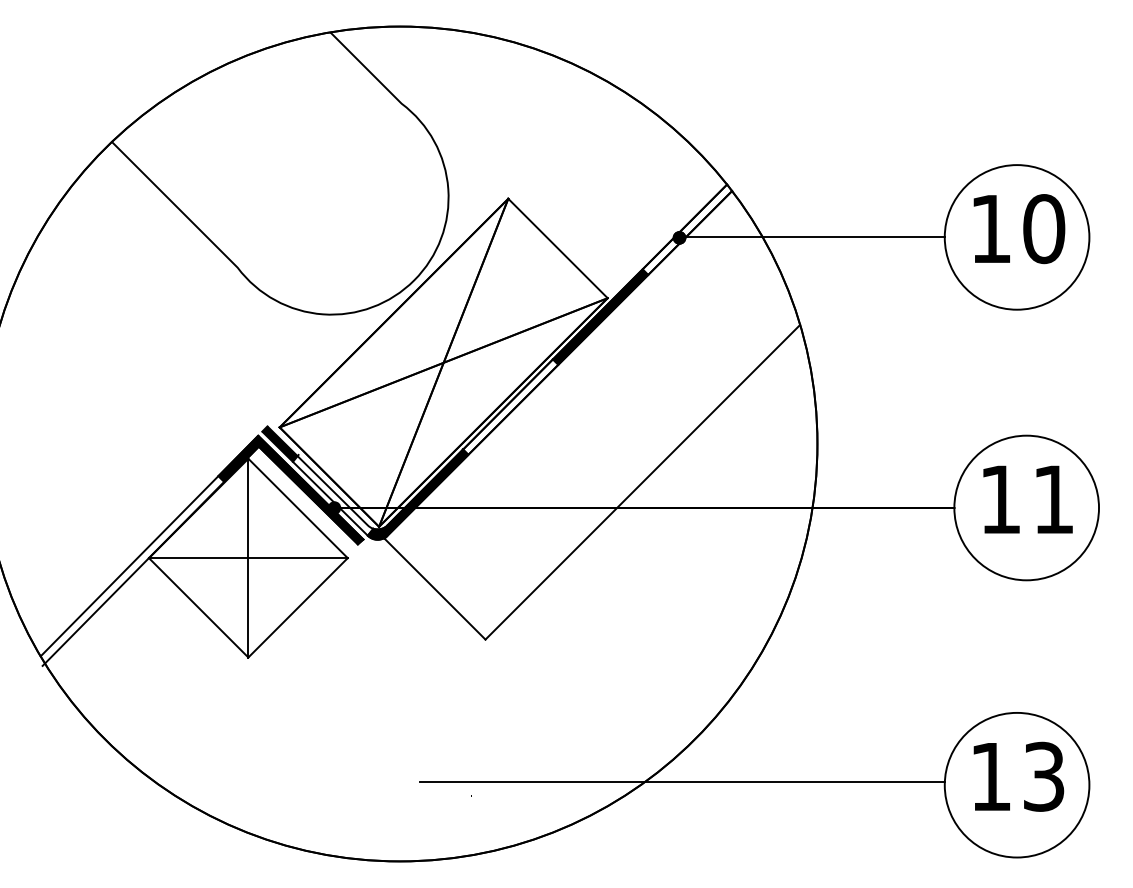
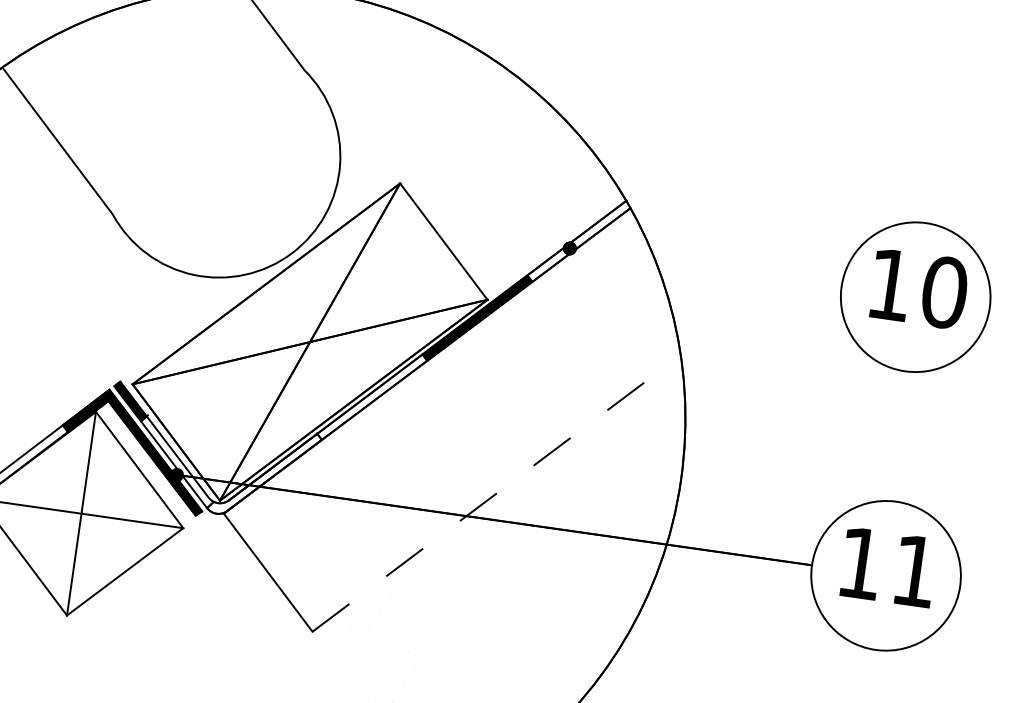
line: (812, 237) -> (706, 267), removed
line: (643, 481) -> (497, 492), solid -> dashed
fill: (417, 494) -> (264, 473), removed

